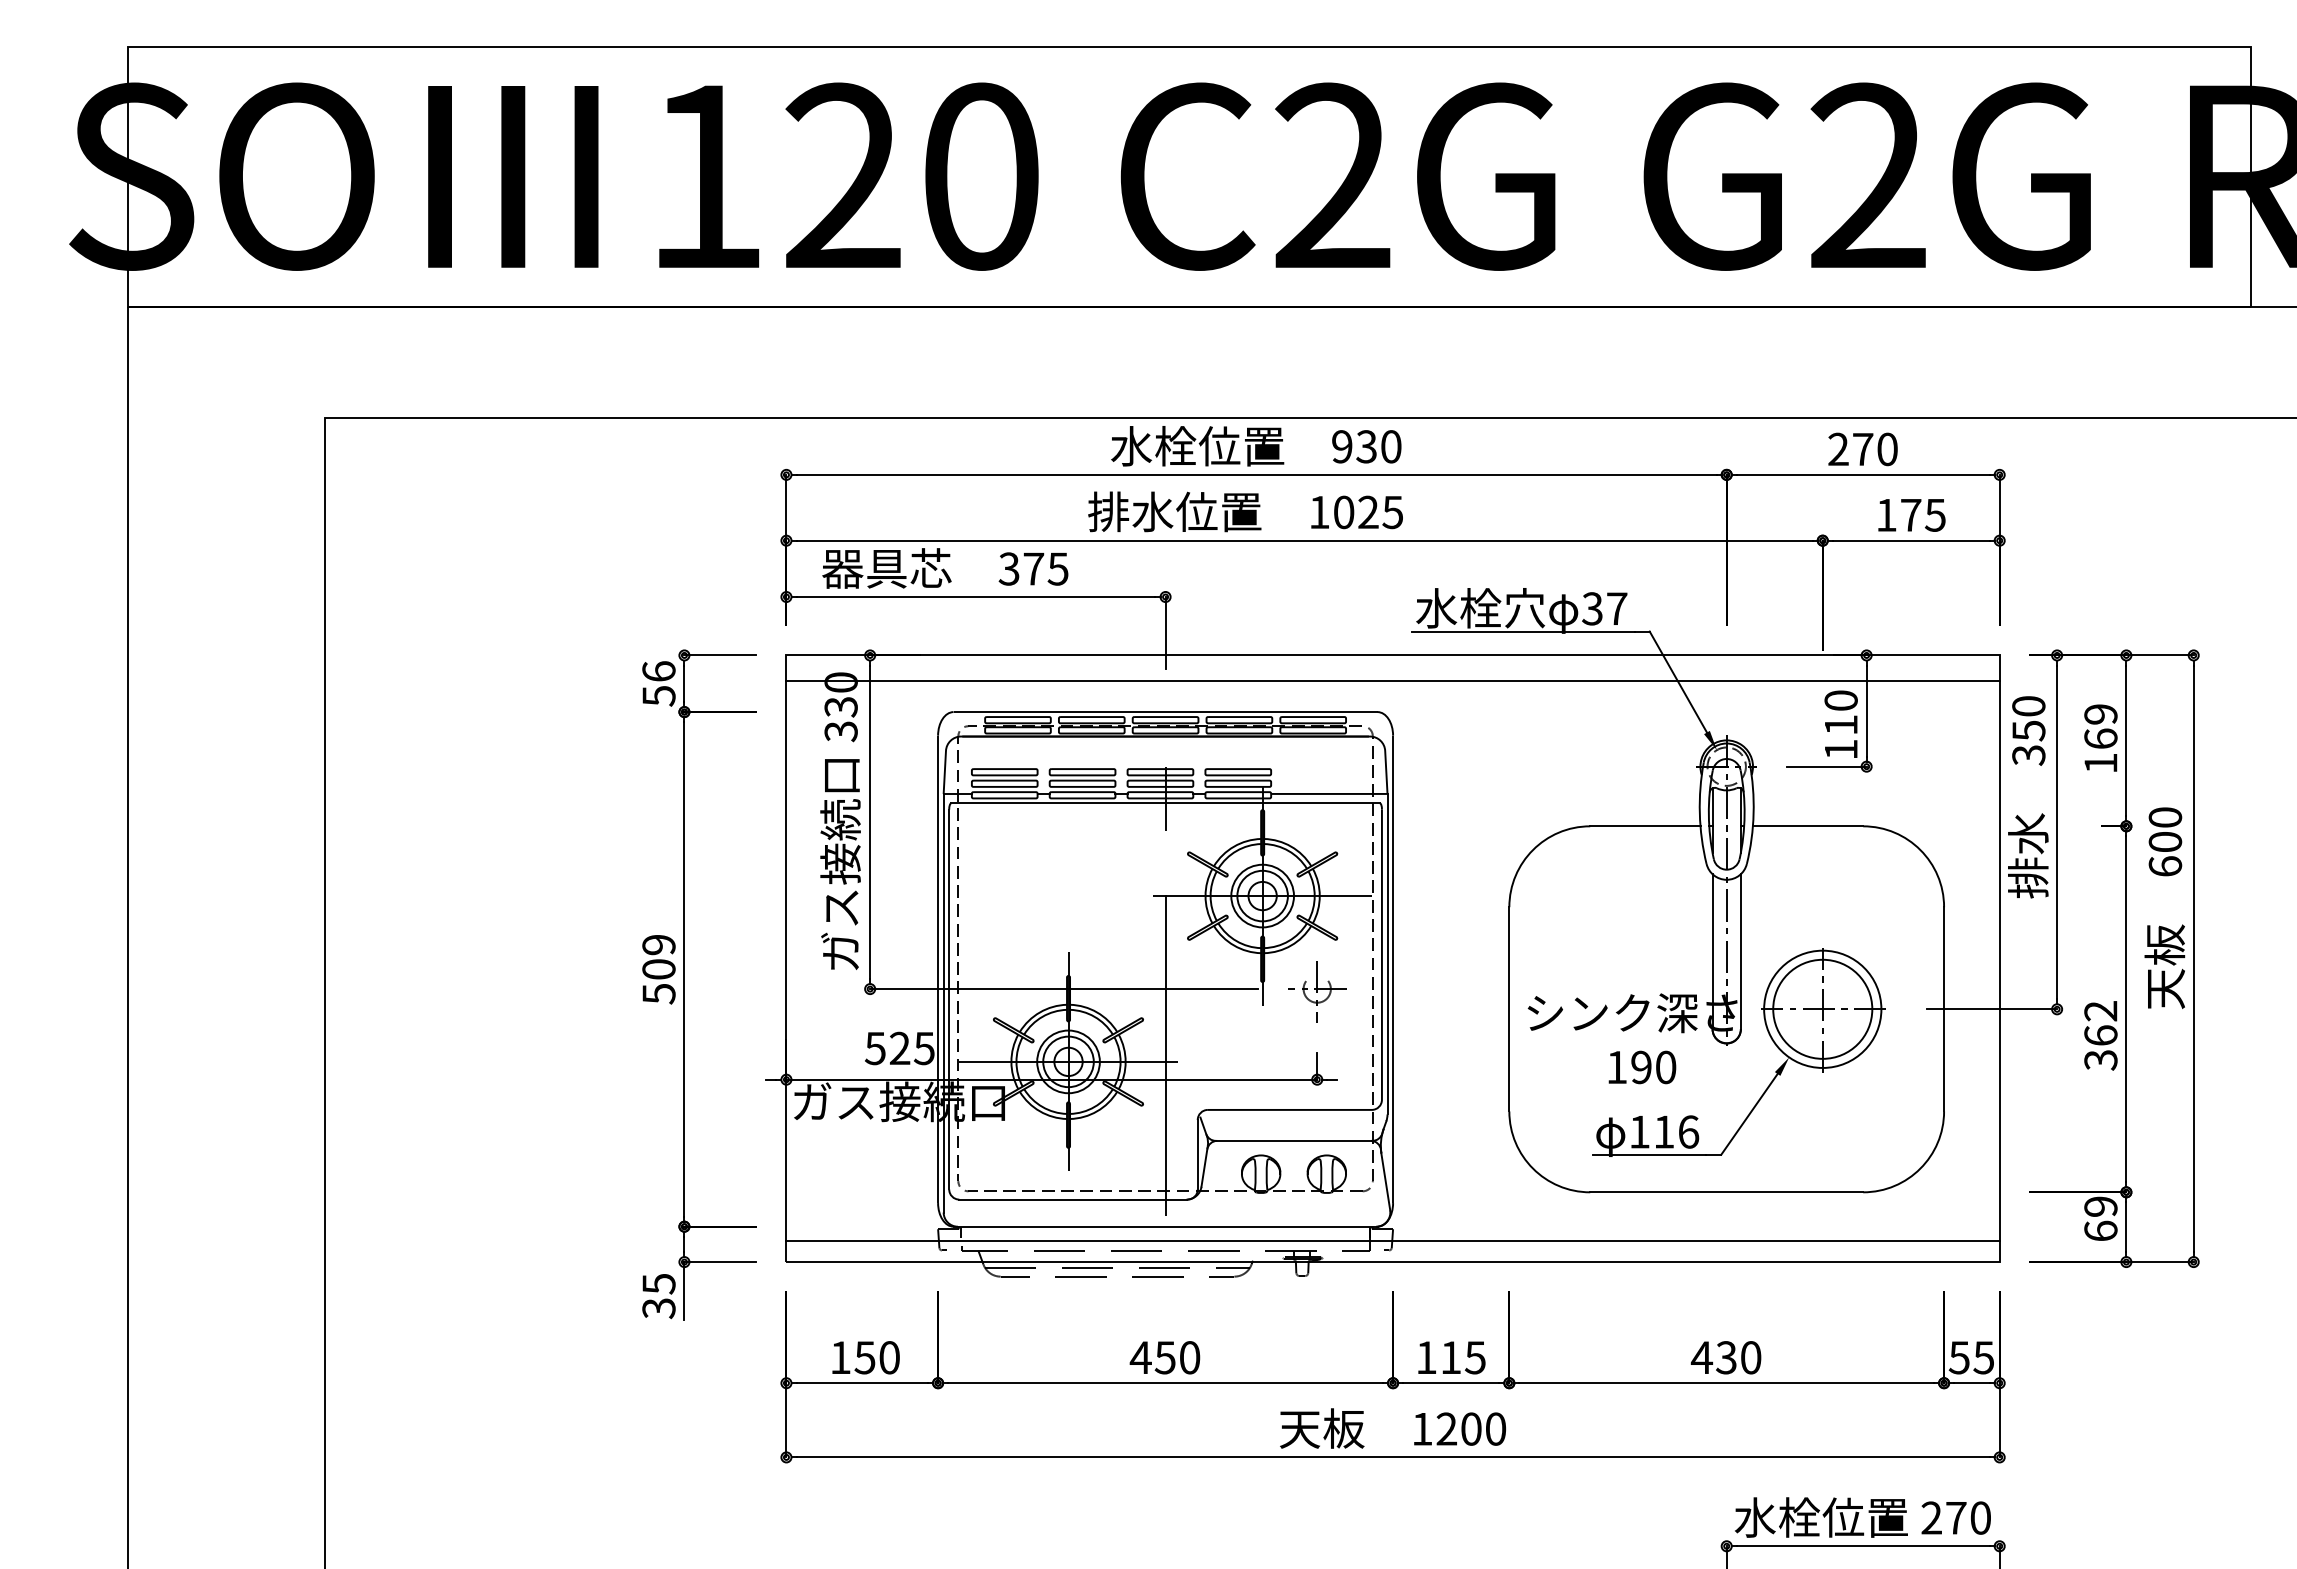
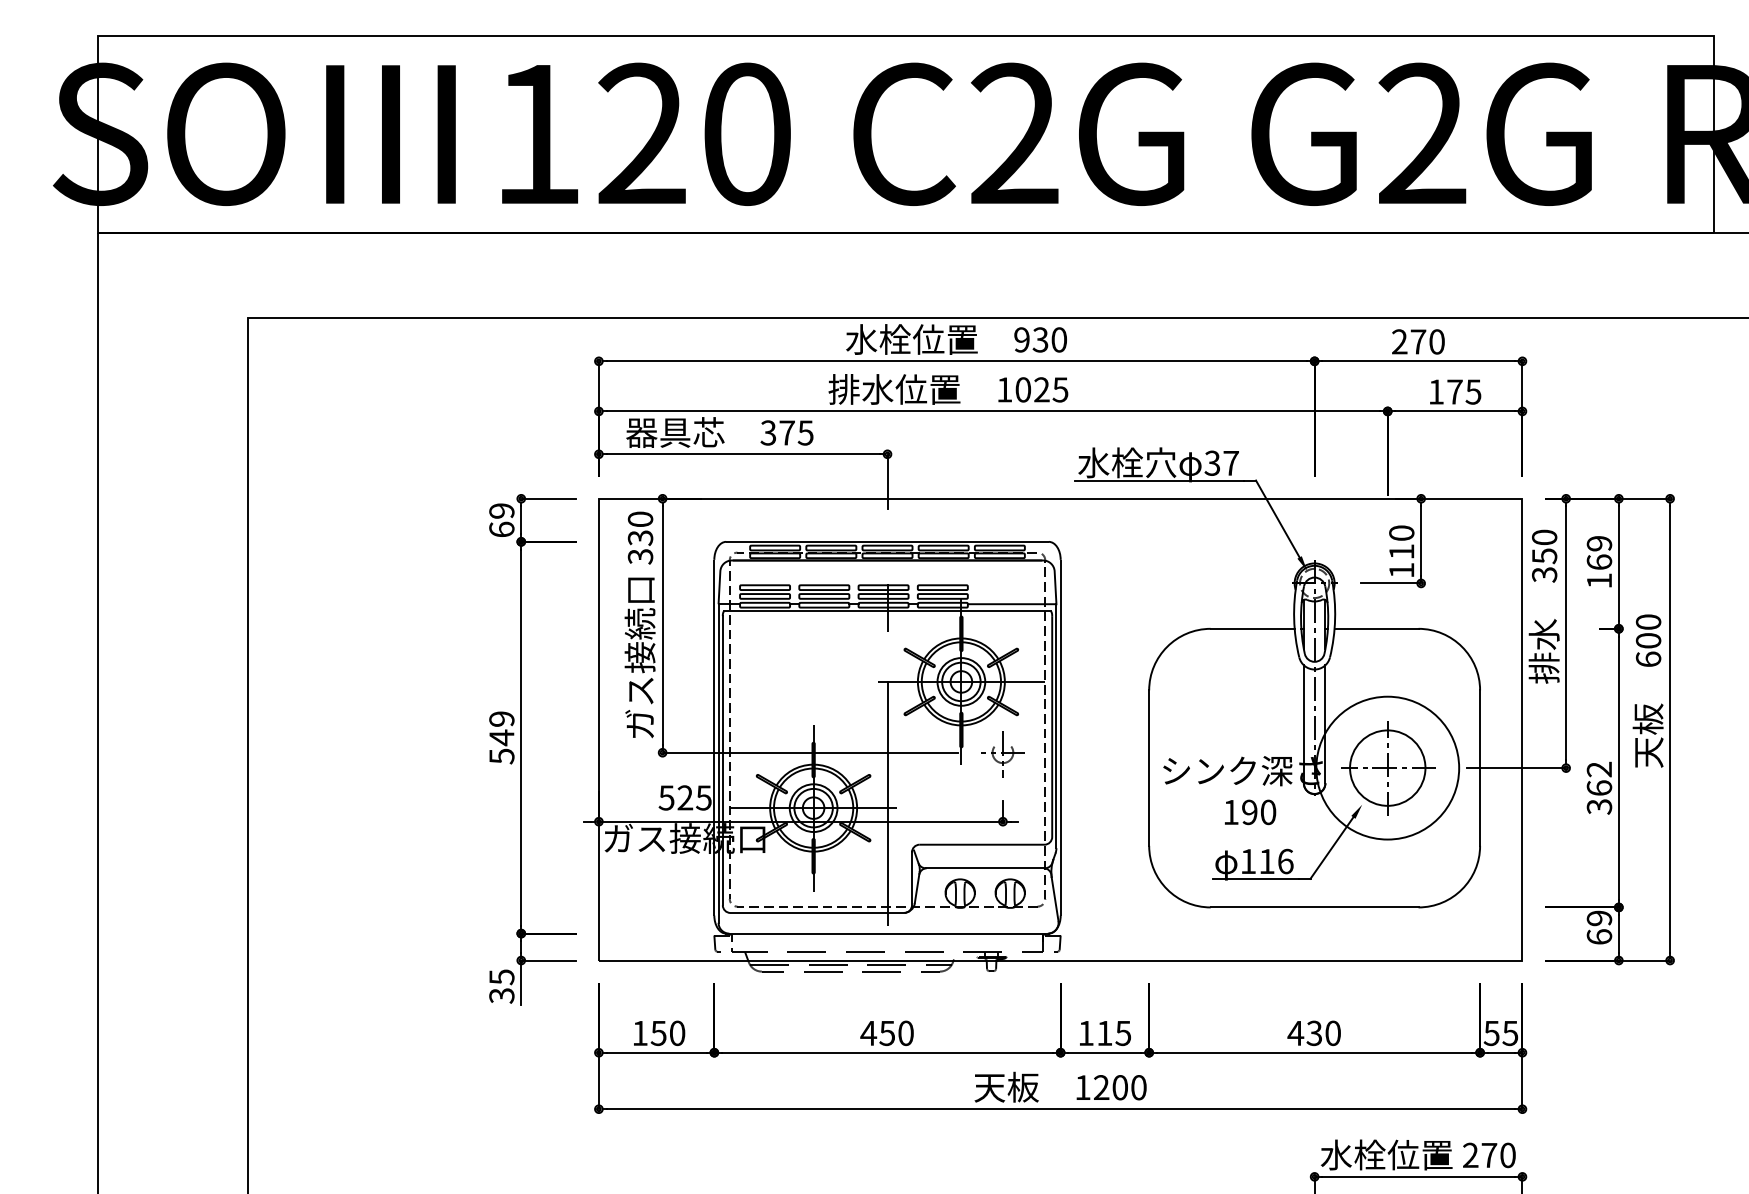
line: (1392, 680) -> (1060, 517), removed
text: (658, 683) -> (501, 520), 56 -> 69
text: (658, 969) -> (501, 737), 509 -> 549
circle: (1822, 1008) -> (1387, 767), size x1.6
line: (1392, 1240) -> (1060, 944), removed

